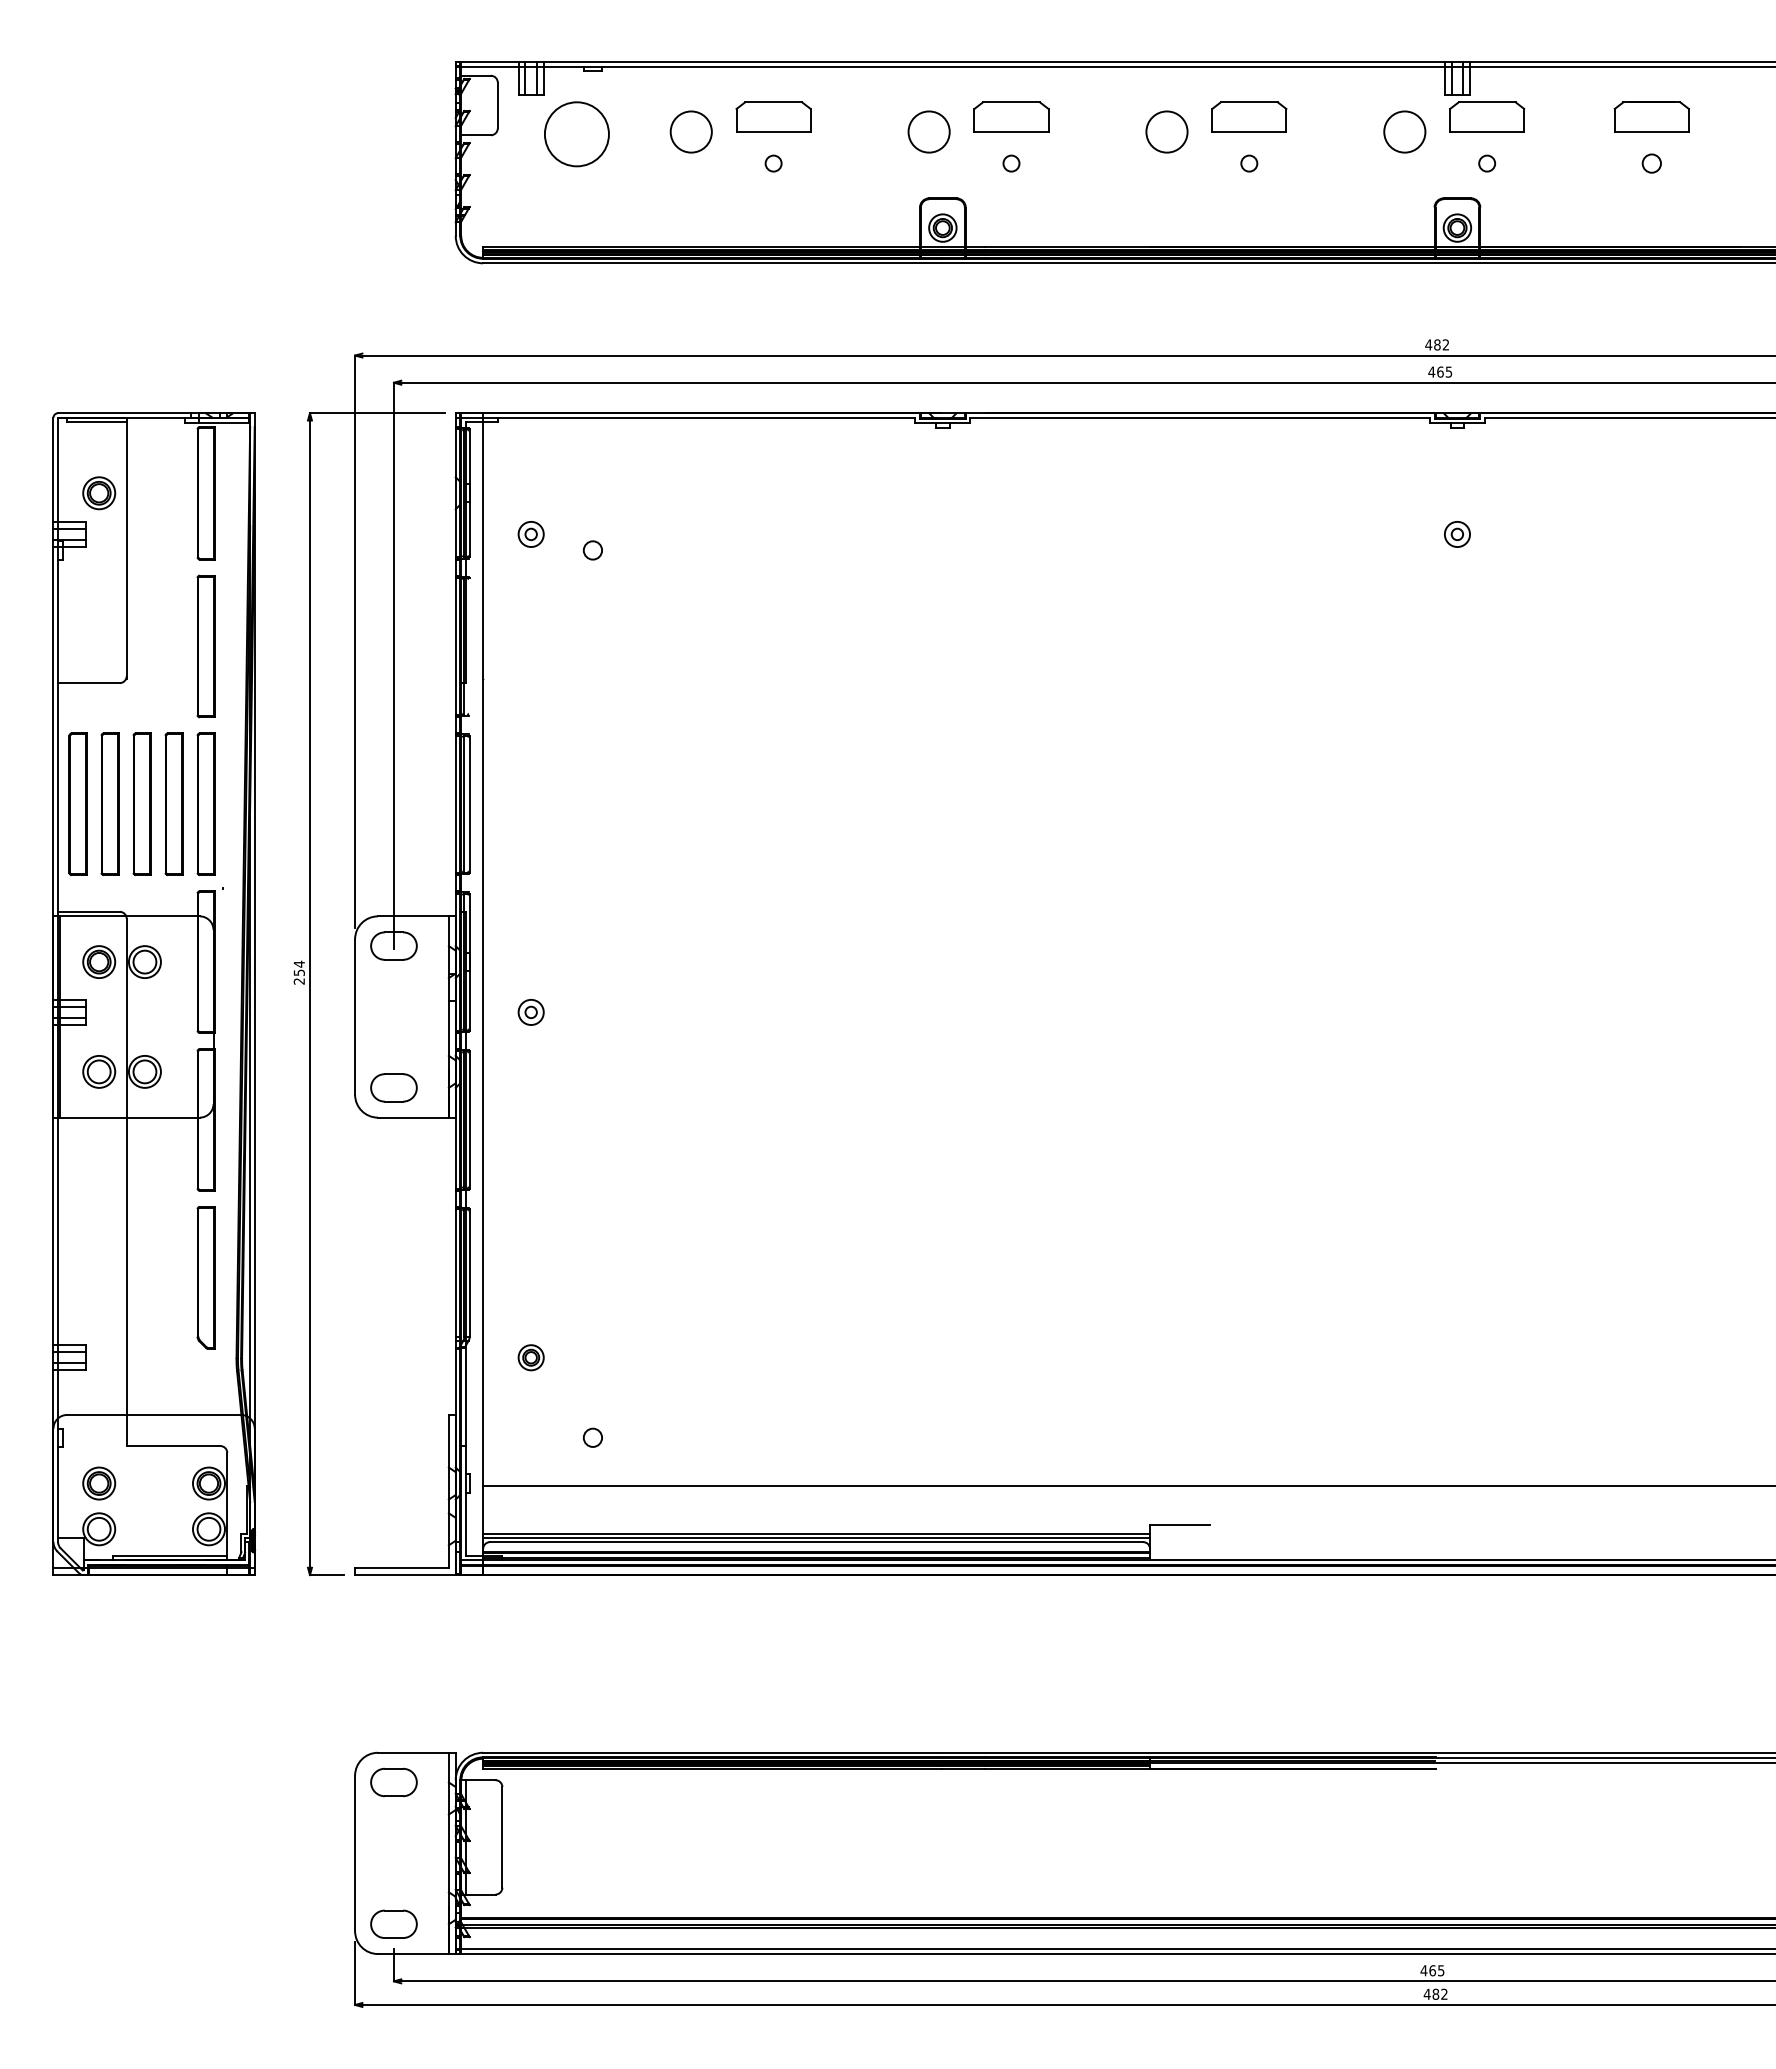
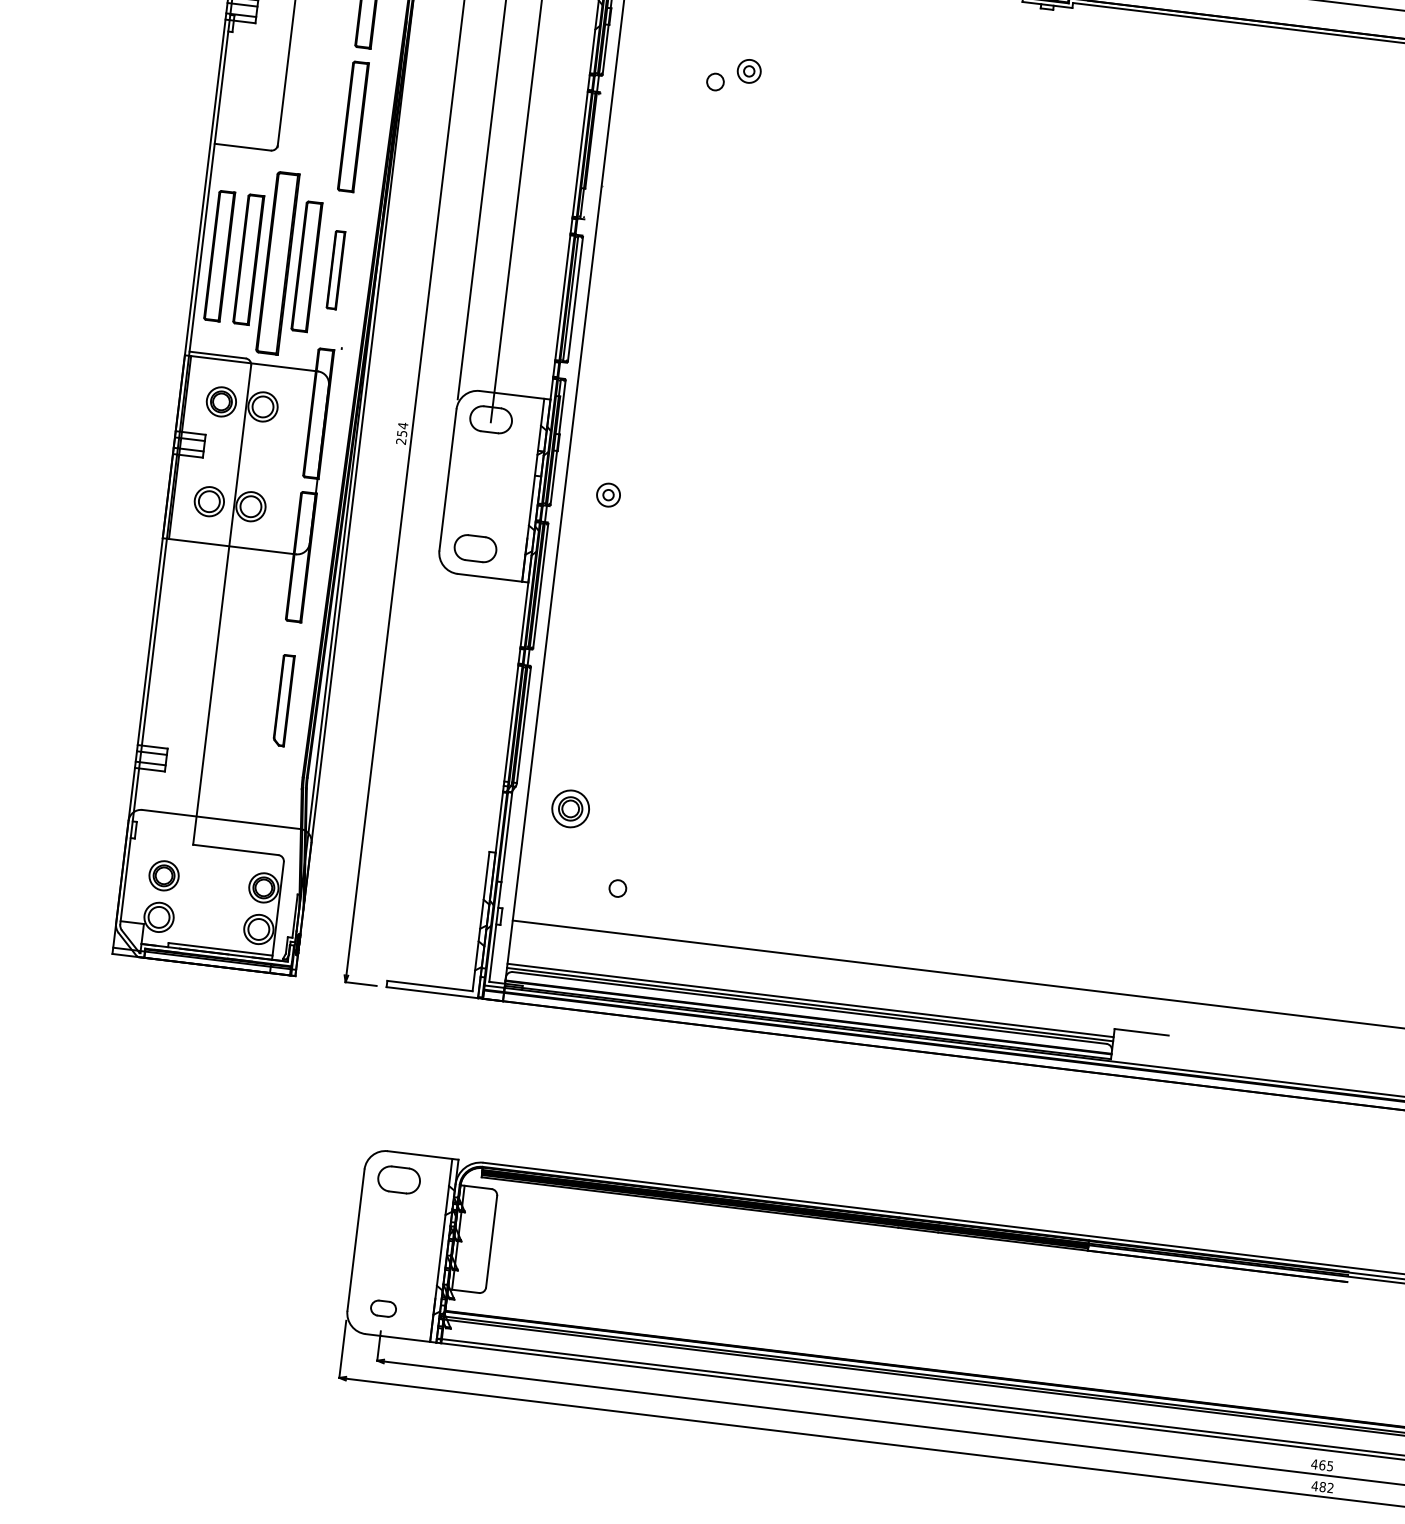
part: (530, 534) -> (748, 71), moved
part: (141, 803) -> (277, 262), size x1.4
part: (205, 803) -> (335, 269), size x0.6
part: (205, 1277) -> (283, 700), size x0.7
part: (530, 1357) -> (569, 808), size x1.6
part: (393, 1923) -> (383, 1308), size x0.6

